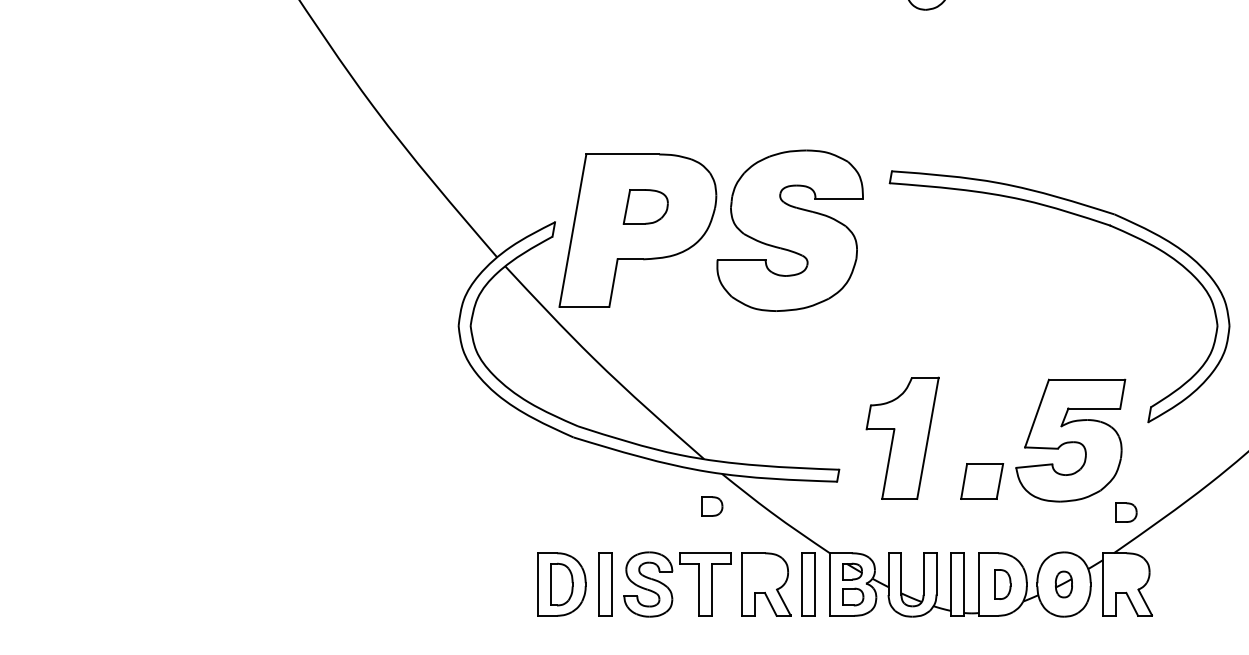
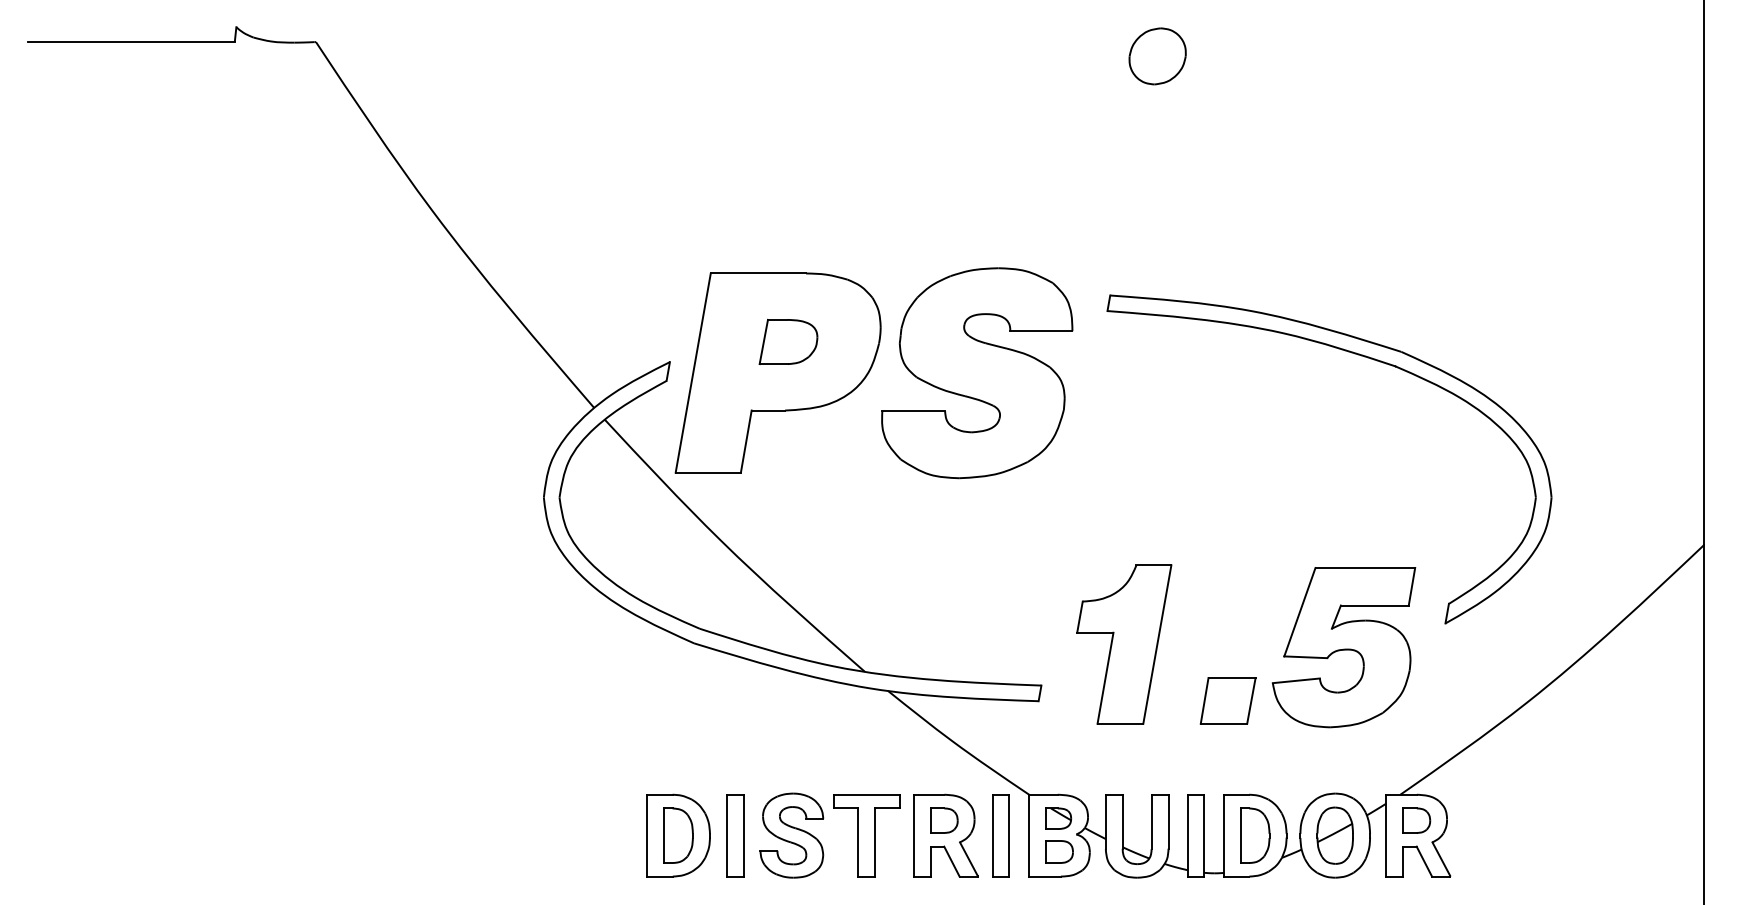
part: (712, 506) -> (944, 820), moved
part: (1126, 512) -> (1416, 820), moved
part: (1003, 584) -> (1255, 835), size x1.43
part: (1063, 584) -> (1334, 835), size x1.67

